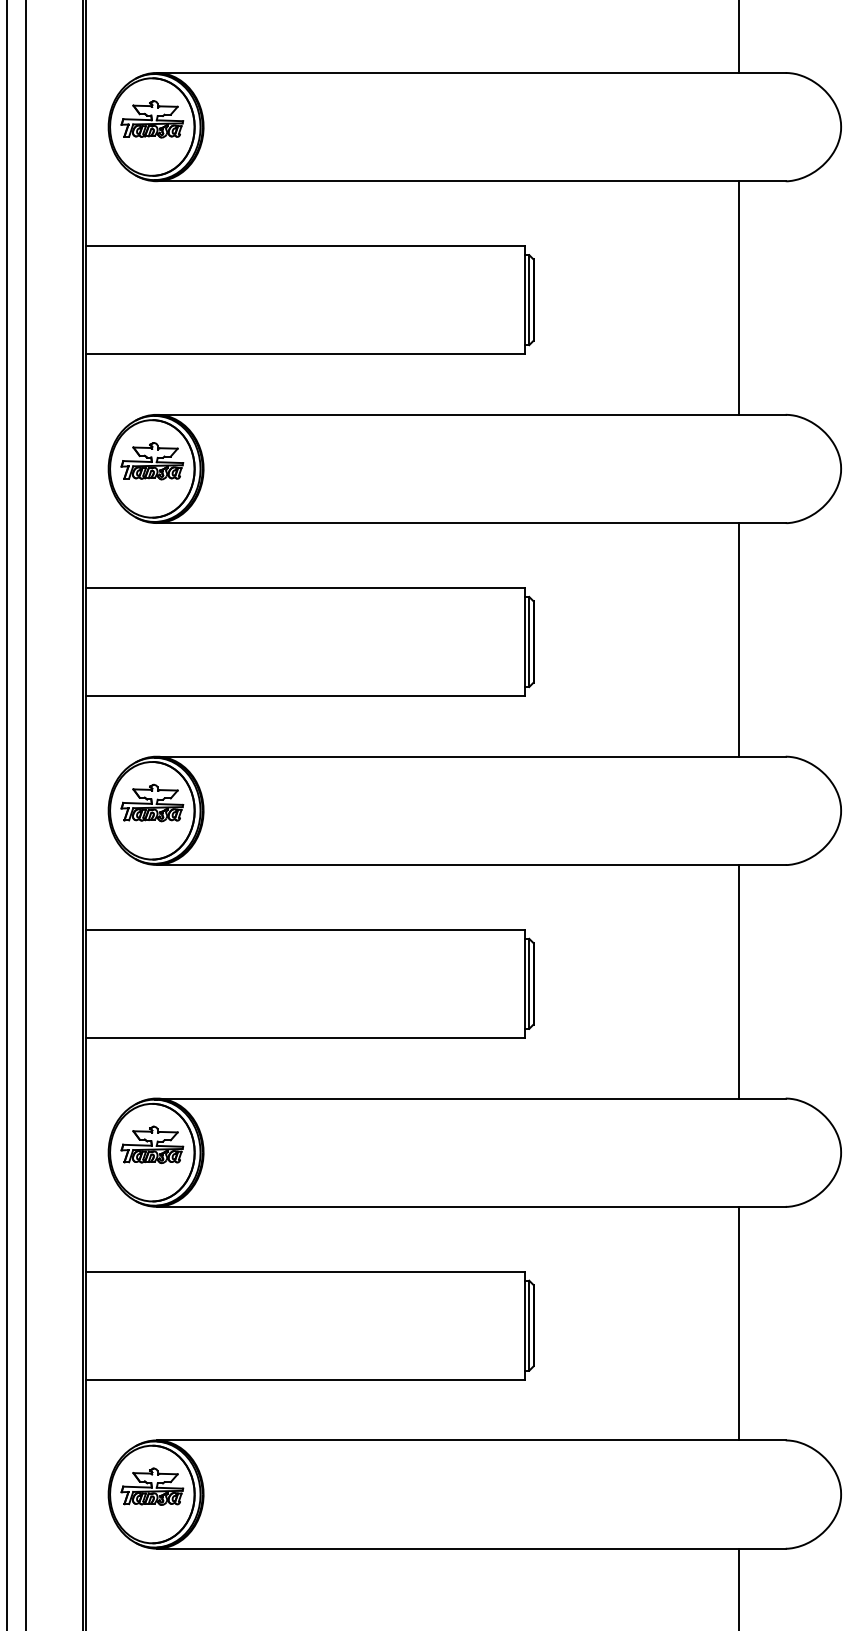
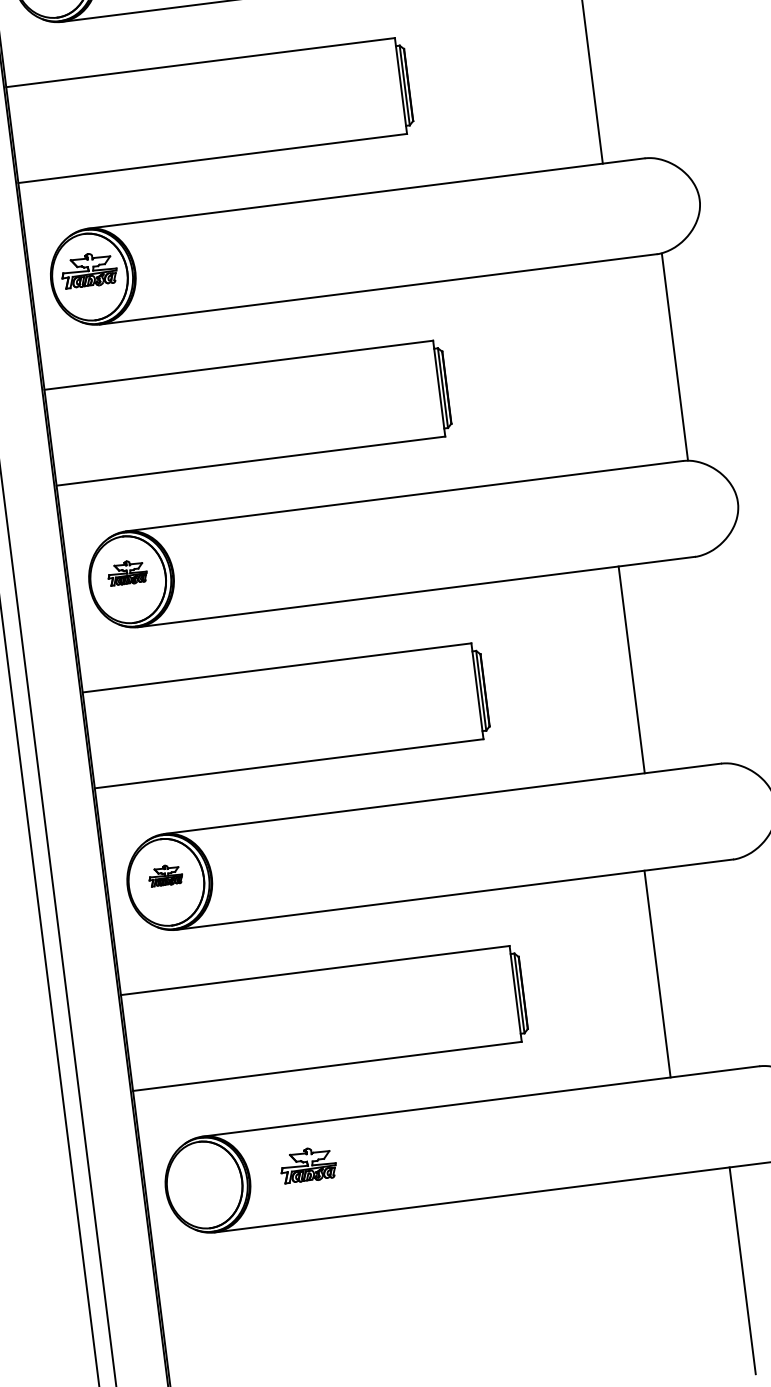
line: (738, 639) -> (674, 356), moved
part: (152, 802) -> (127, 572), size x0.7
line: (738, 981) -> (631, 669), moved
part: (152, 1144) -> (165, 875), size x0.6
line: (738, 1323) -> (657, 974), moved
part: (152, 1486) -> (308, 1164), moved

